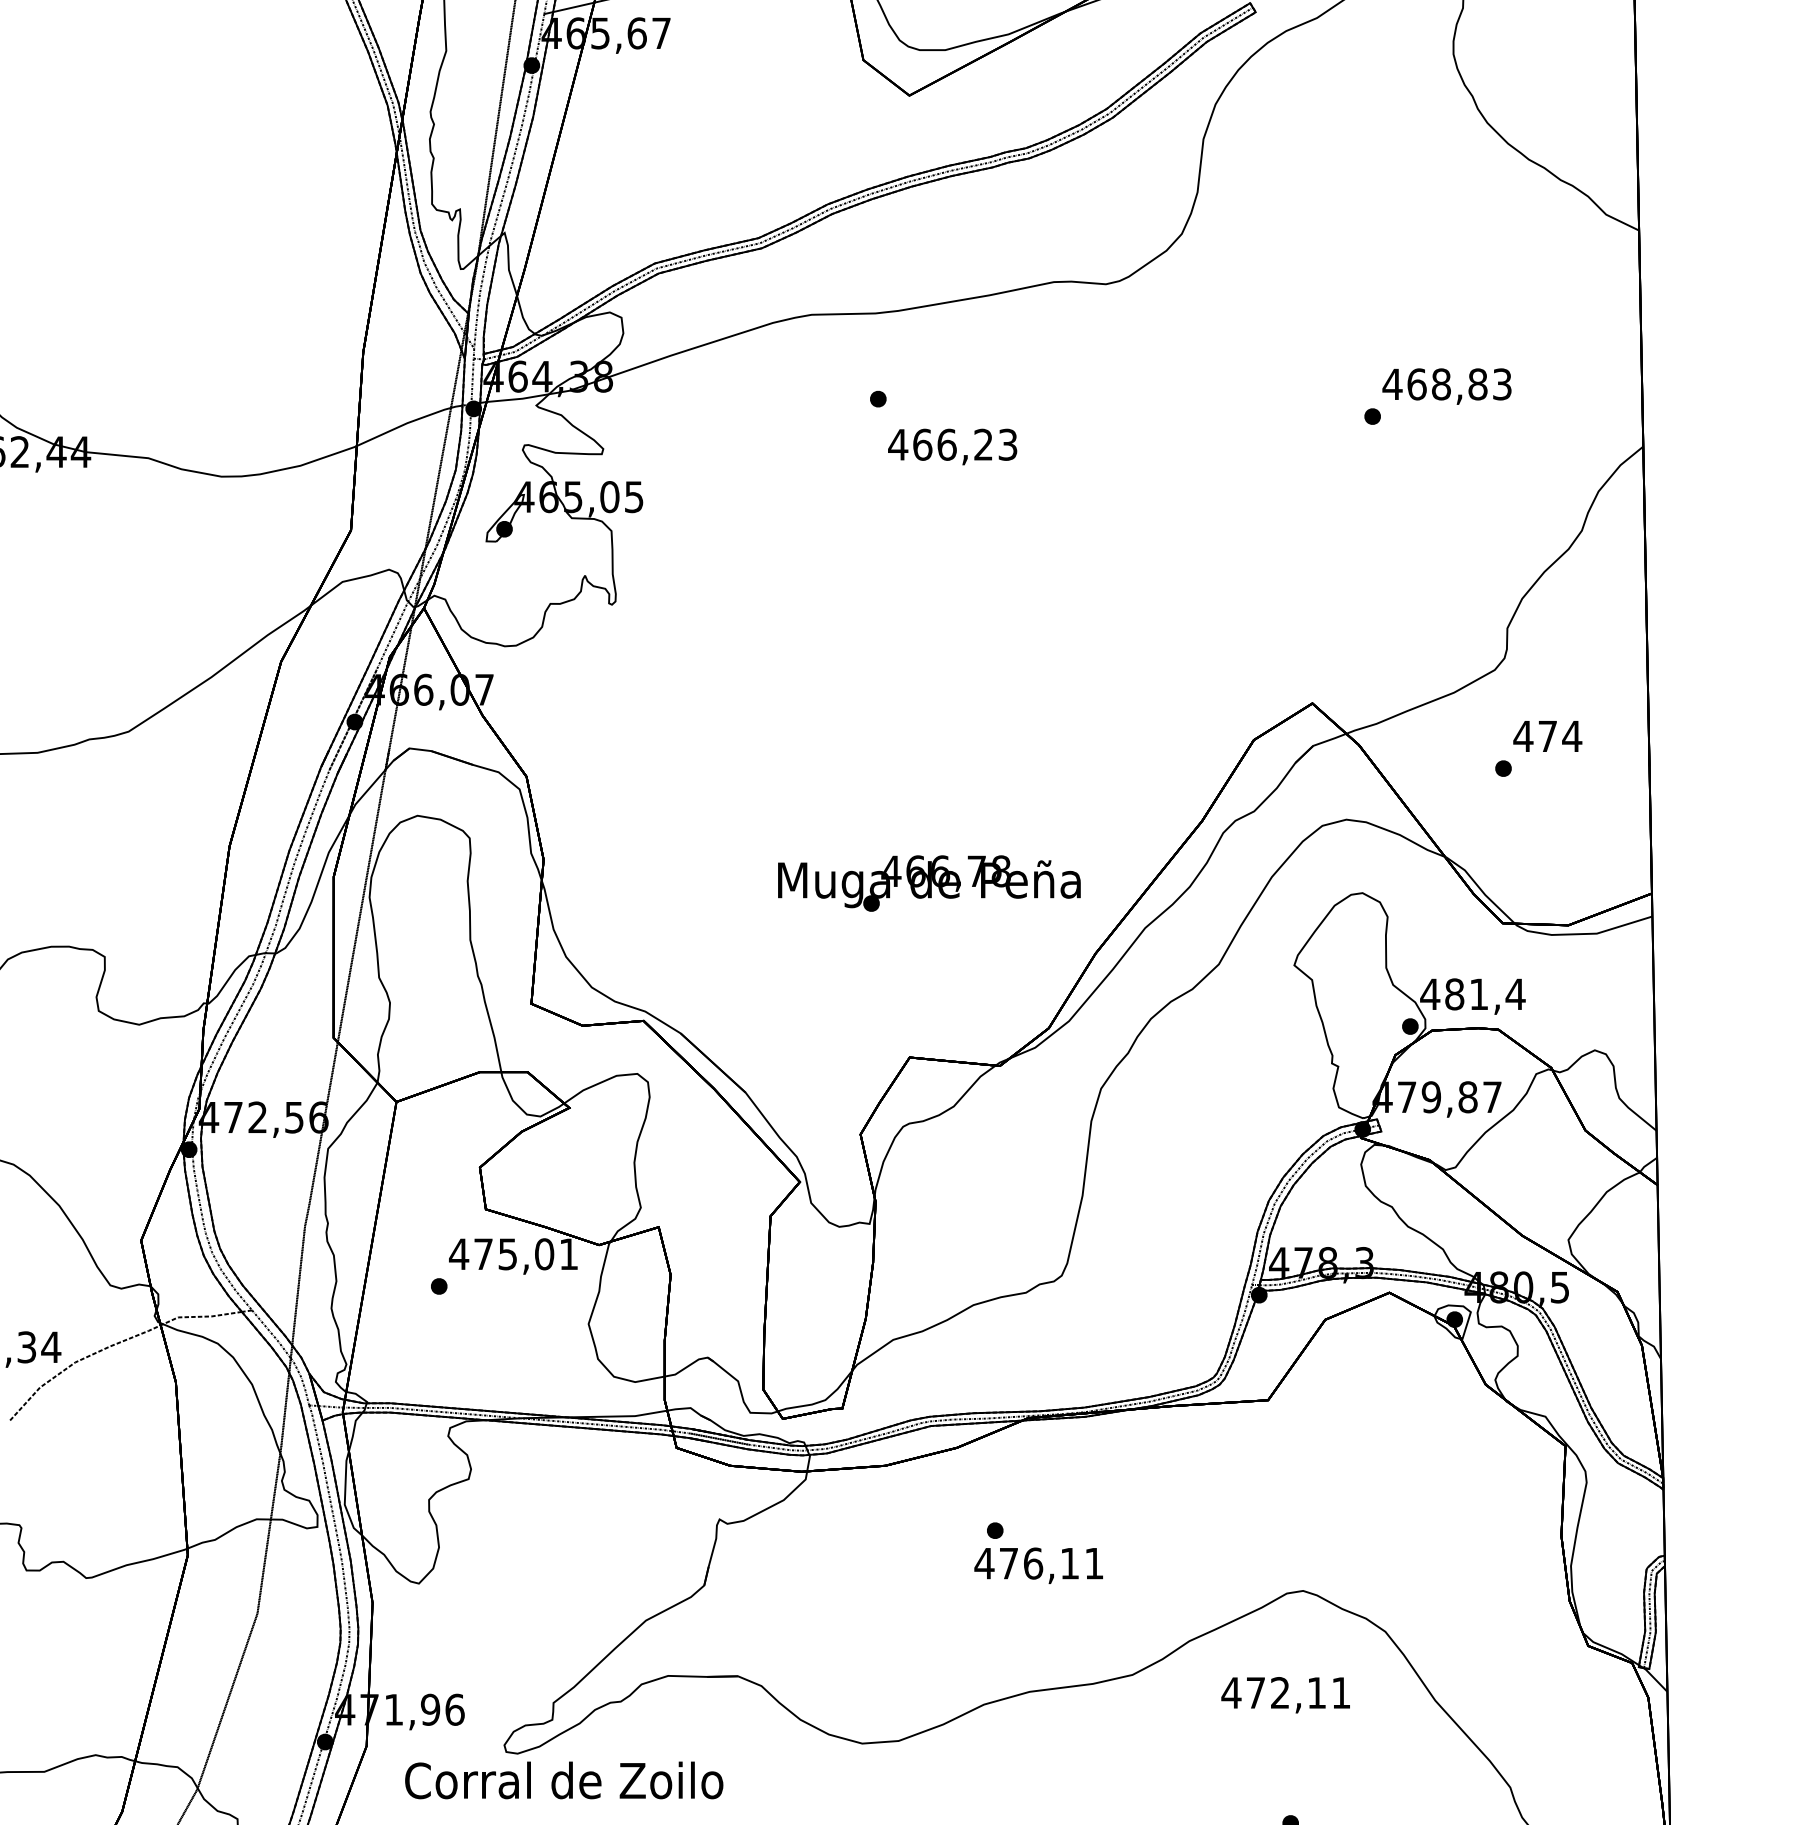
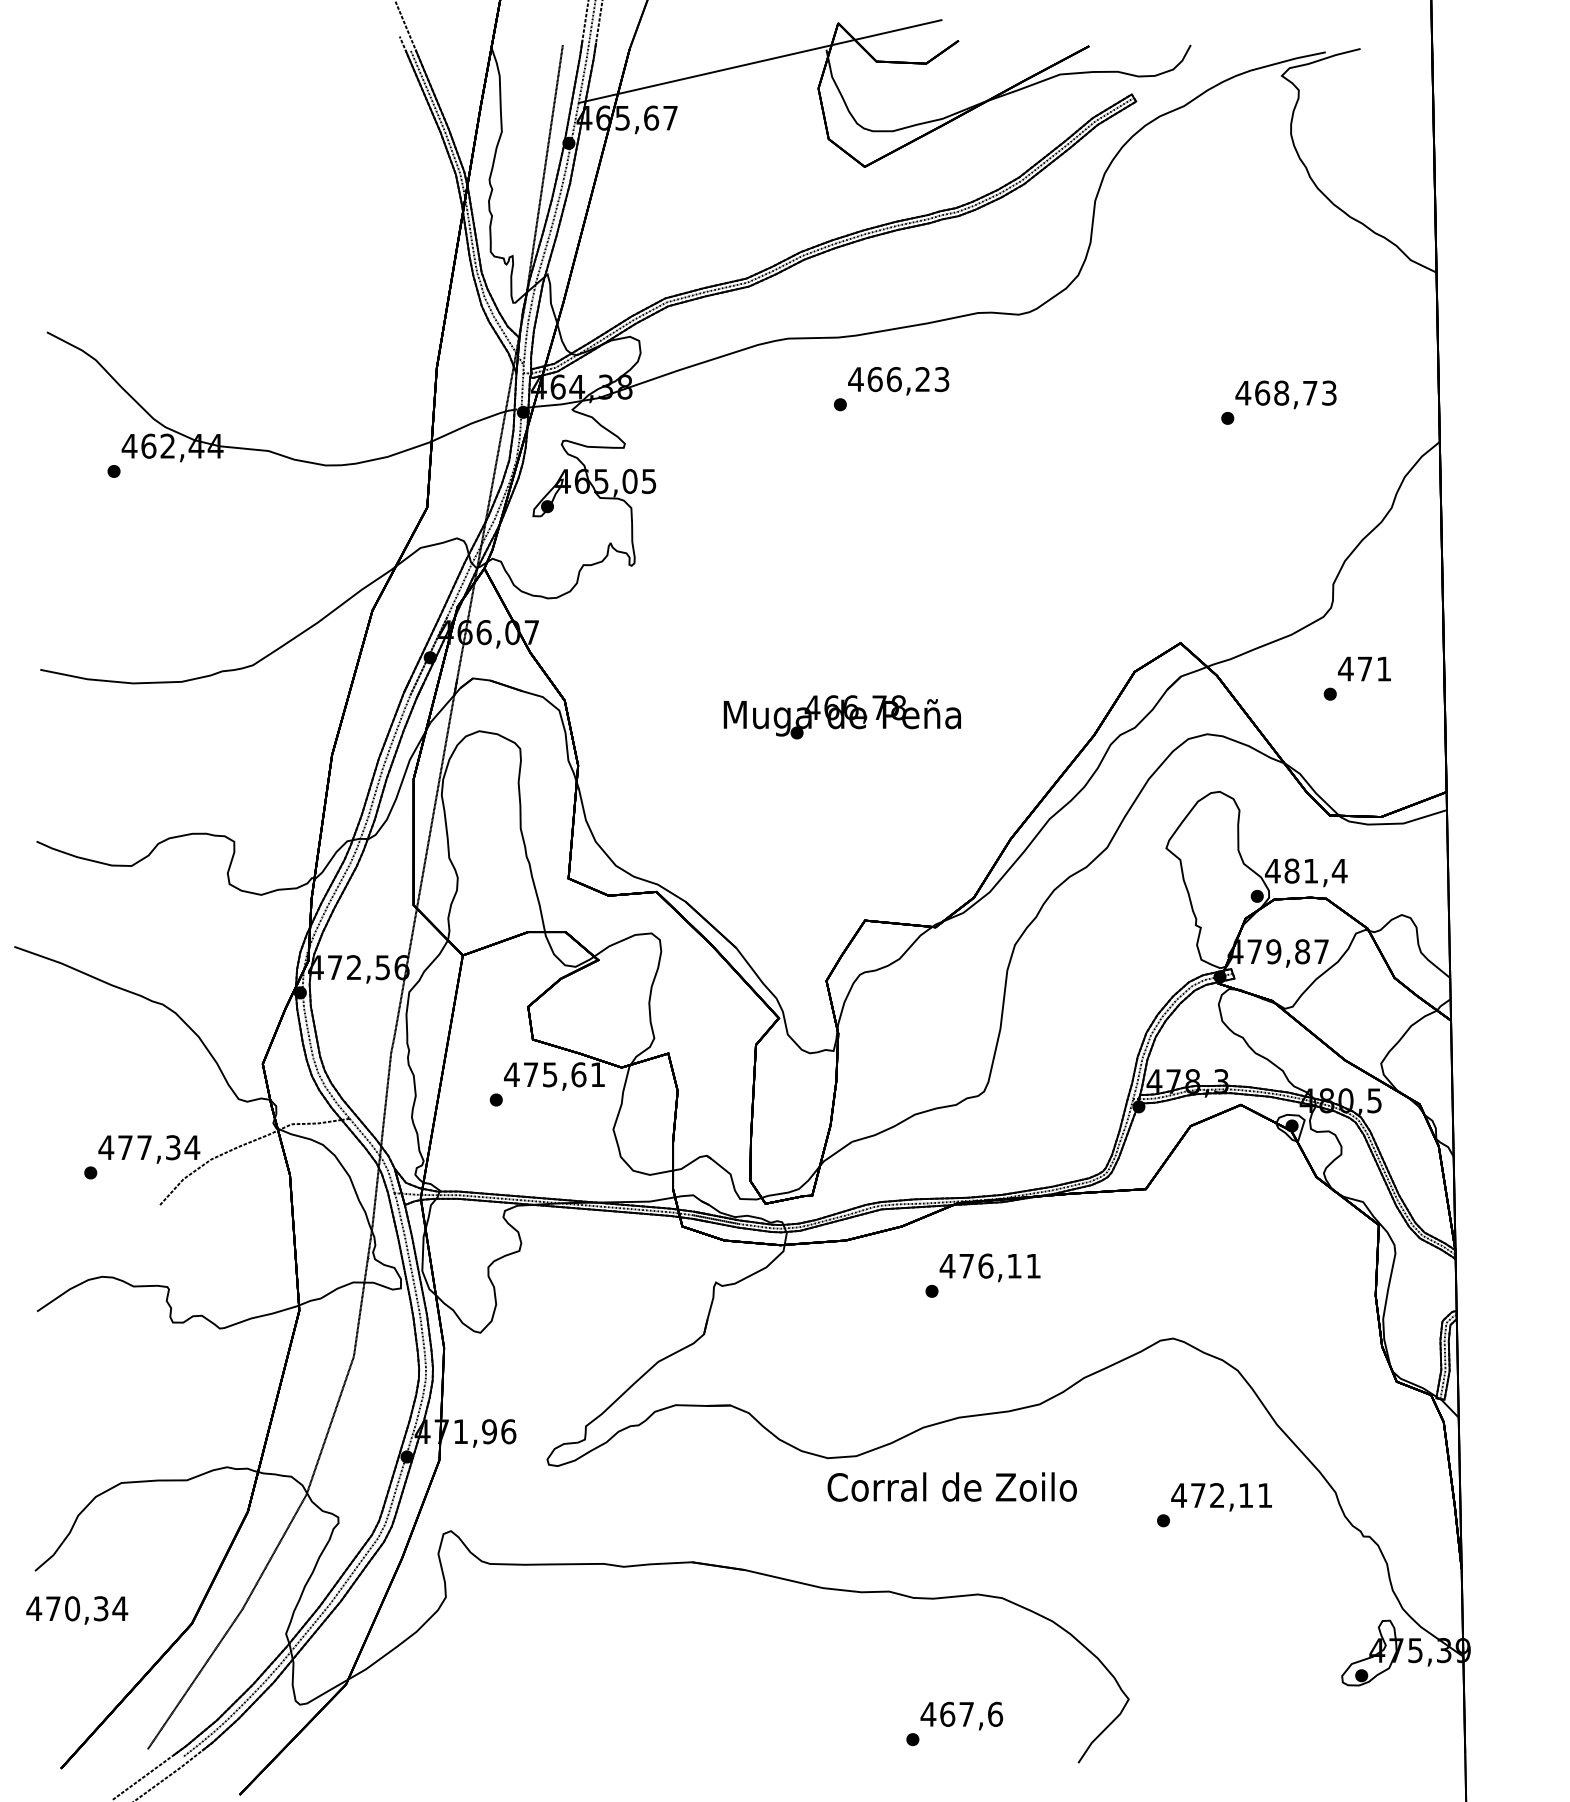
text: (1476, 383) -> (1309, 392), 468,83 -> 468,73
text: (952, 447) -> (898, 381), moved
text: (1572, 735) -> (1384, 668), 474 -> 471
text: (928, 883) -> (841, 717), moved
text: (544, 1253) -> (578, 1074), 475,01 -> 475,61
text: (1037, 1565) -> (989, 1267), moved
text: (1285, 1695) -> (1221, 1497), moved
text: (563, 1779) -> (951, 1486), moved

